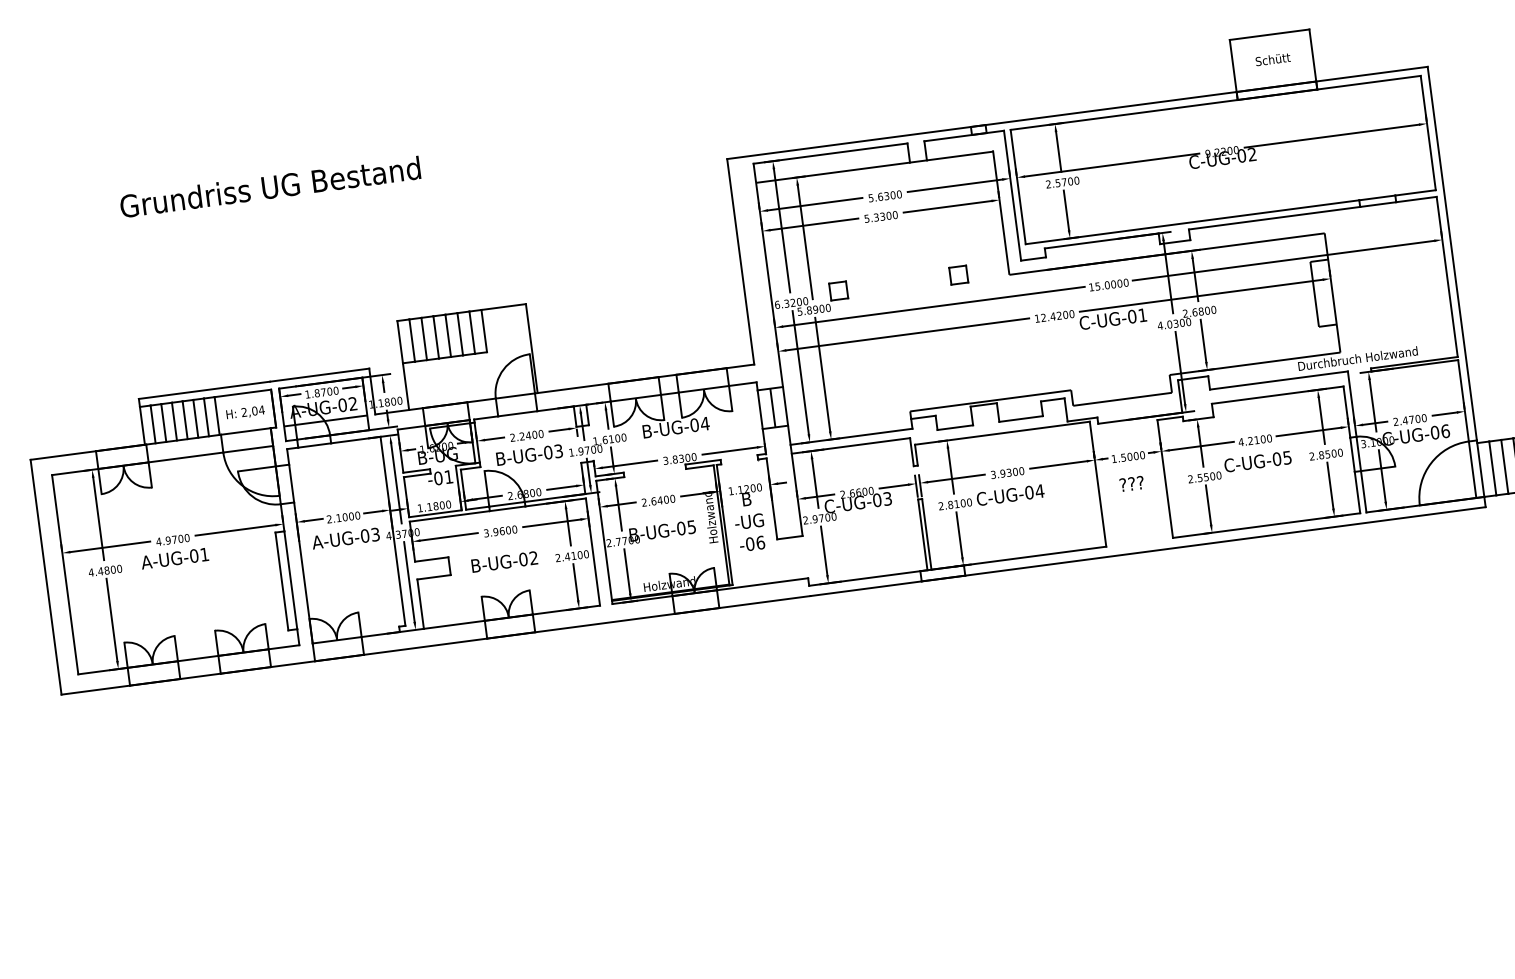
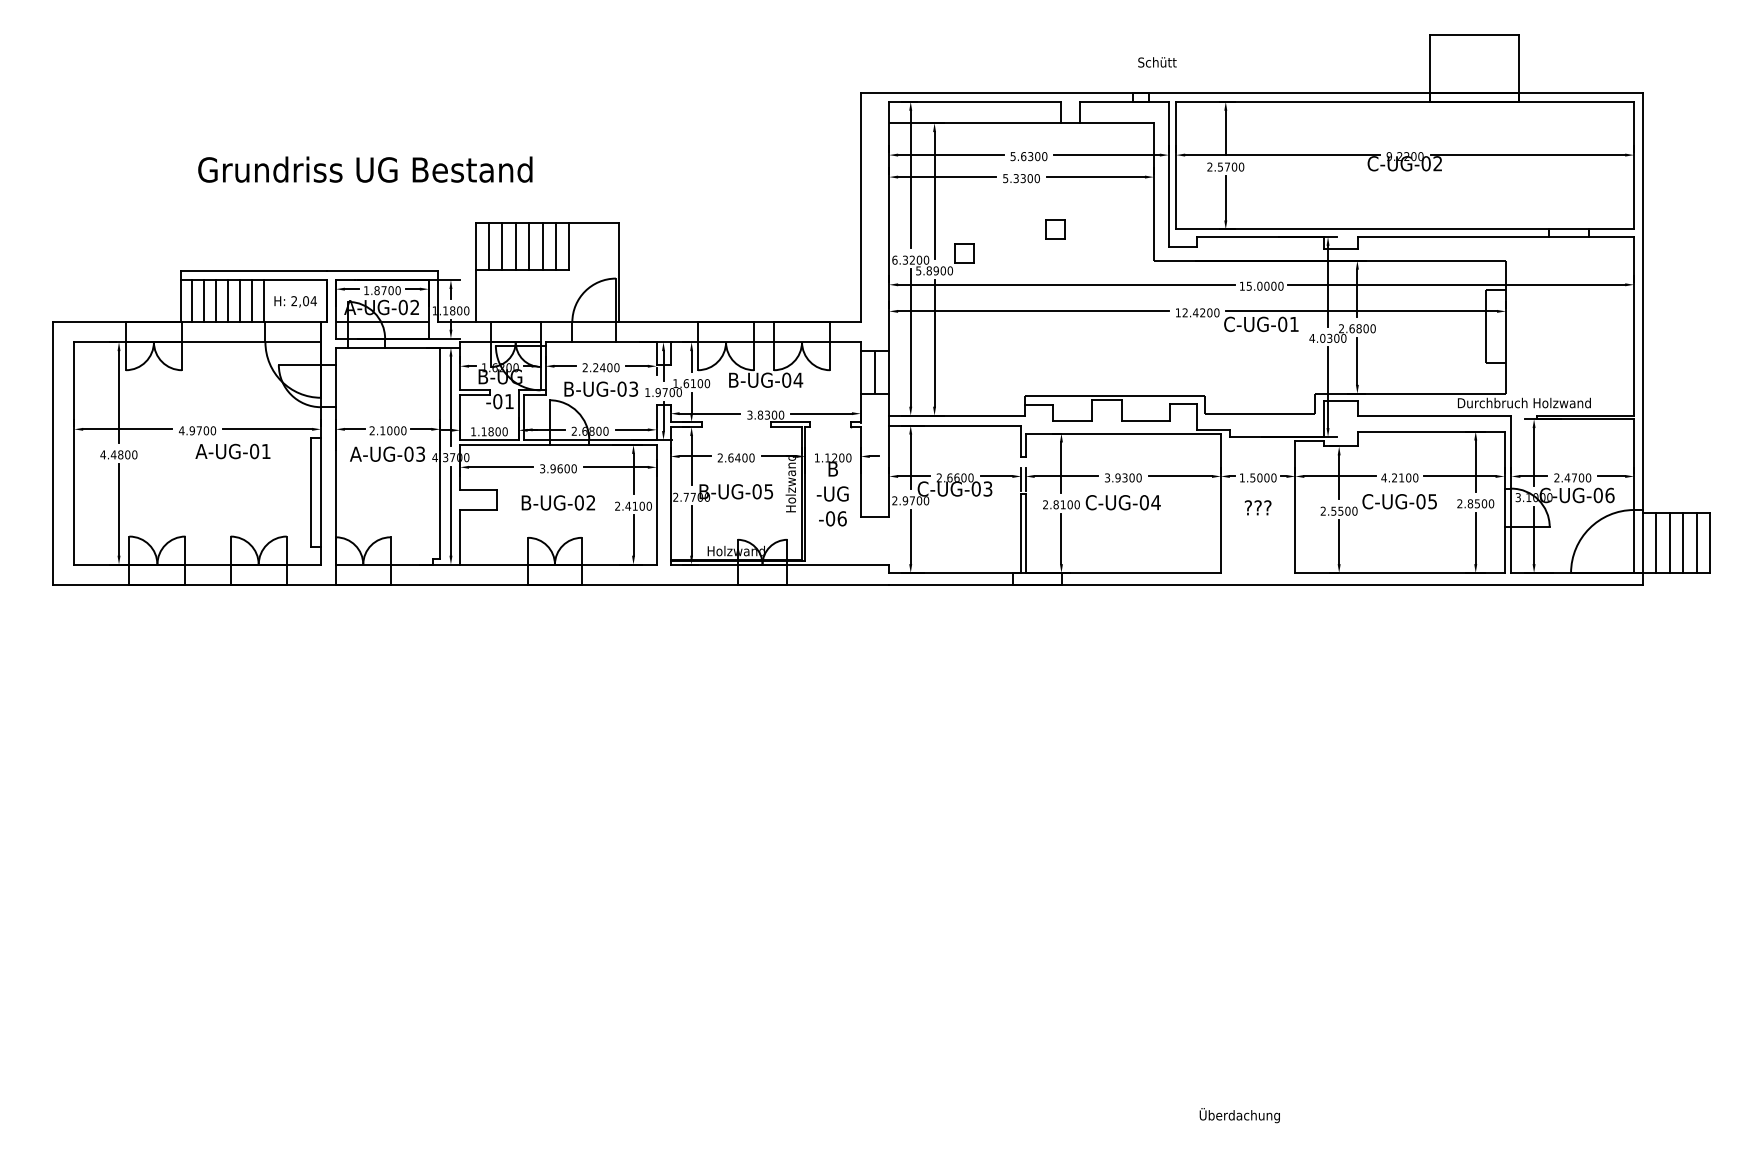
text: (1273, 59) -> (1157, 62), moved
text: (270, 186) -> (365, 169), moved
part: (958, 274) -> (1055, 229), moved
text: (174, 558) -> (232, 451), moved

